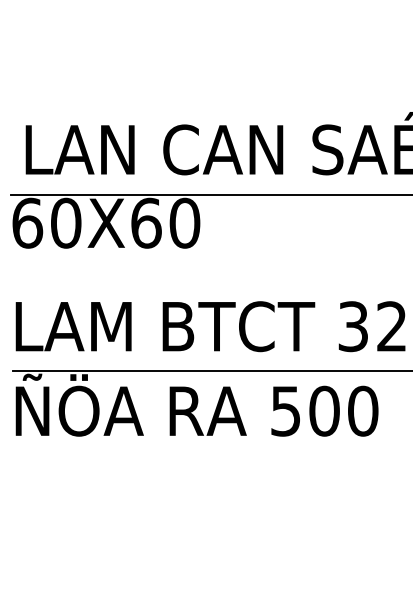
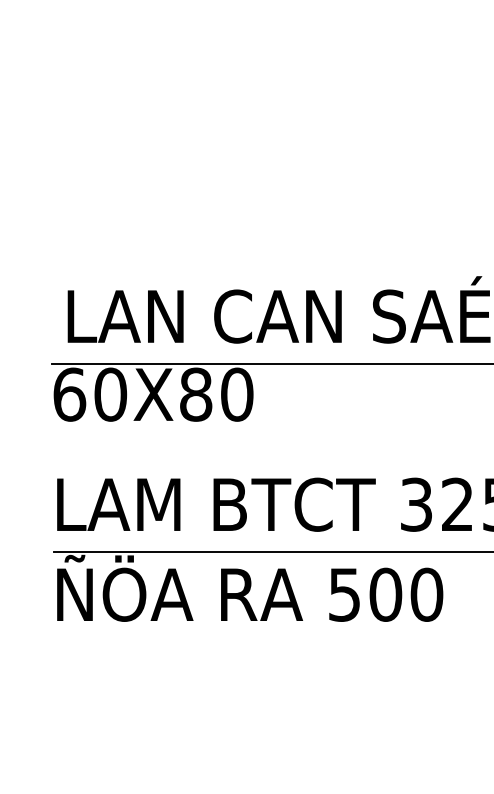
text: (146, 223) -> (196, 394), 60X60 -> 60X80

